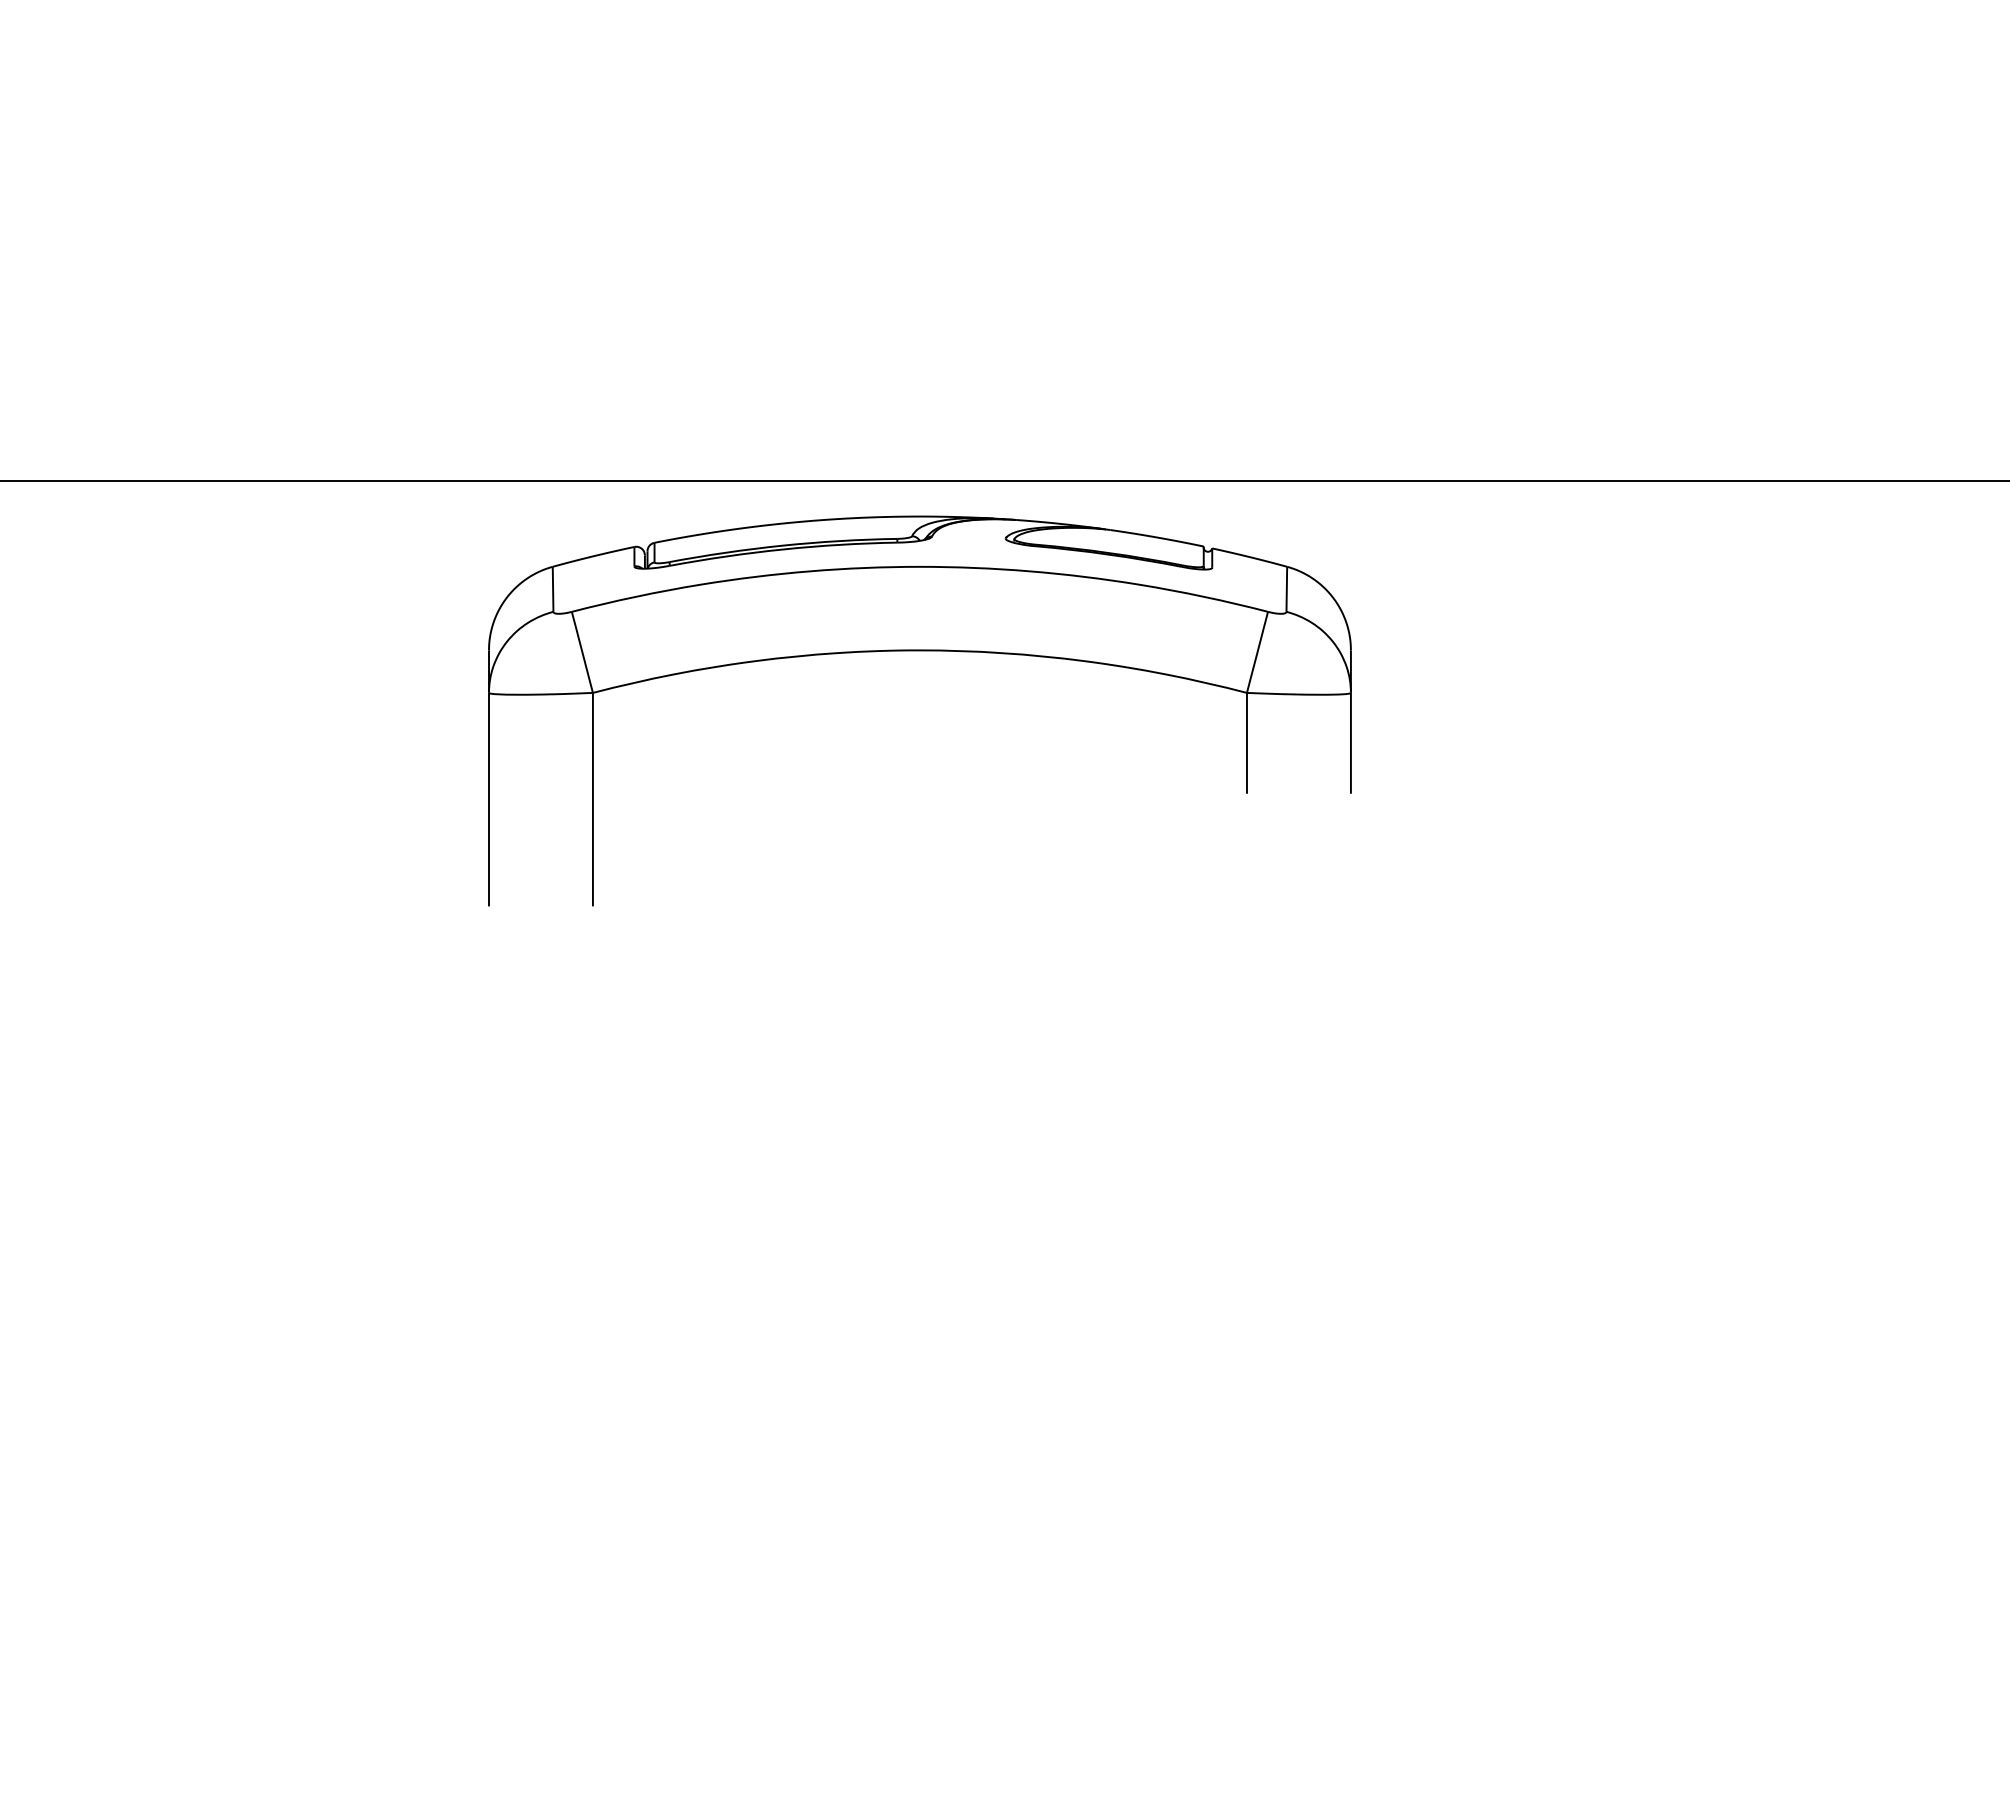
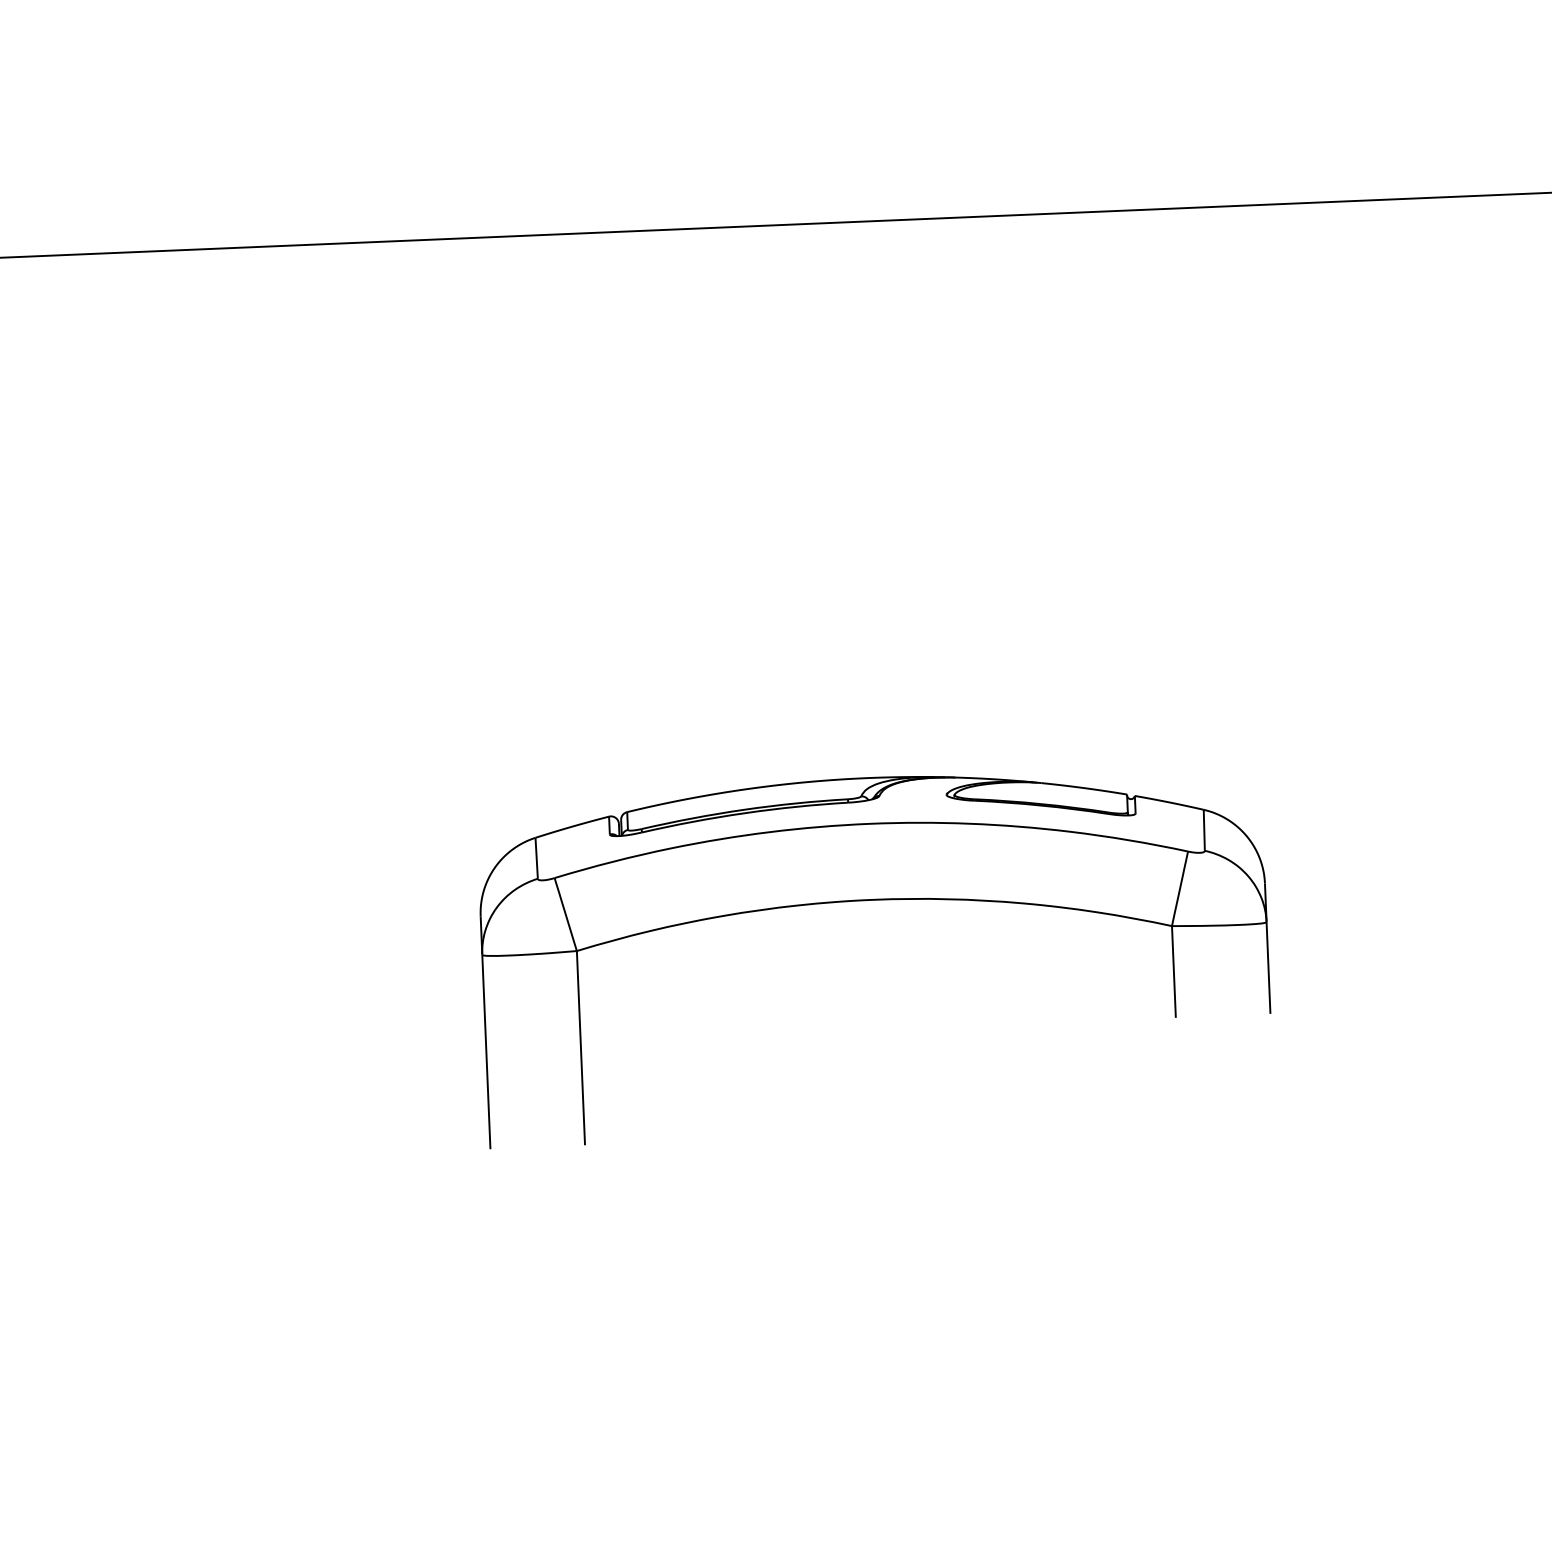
part: (919, 651) -> (872, 900), moved

